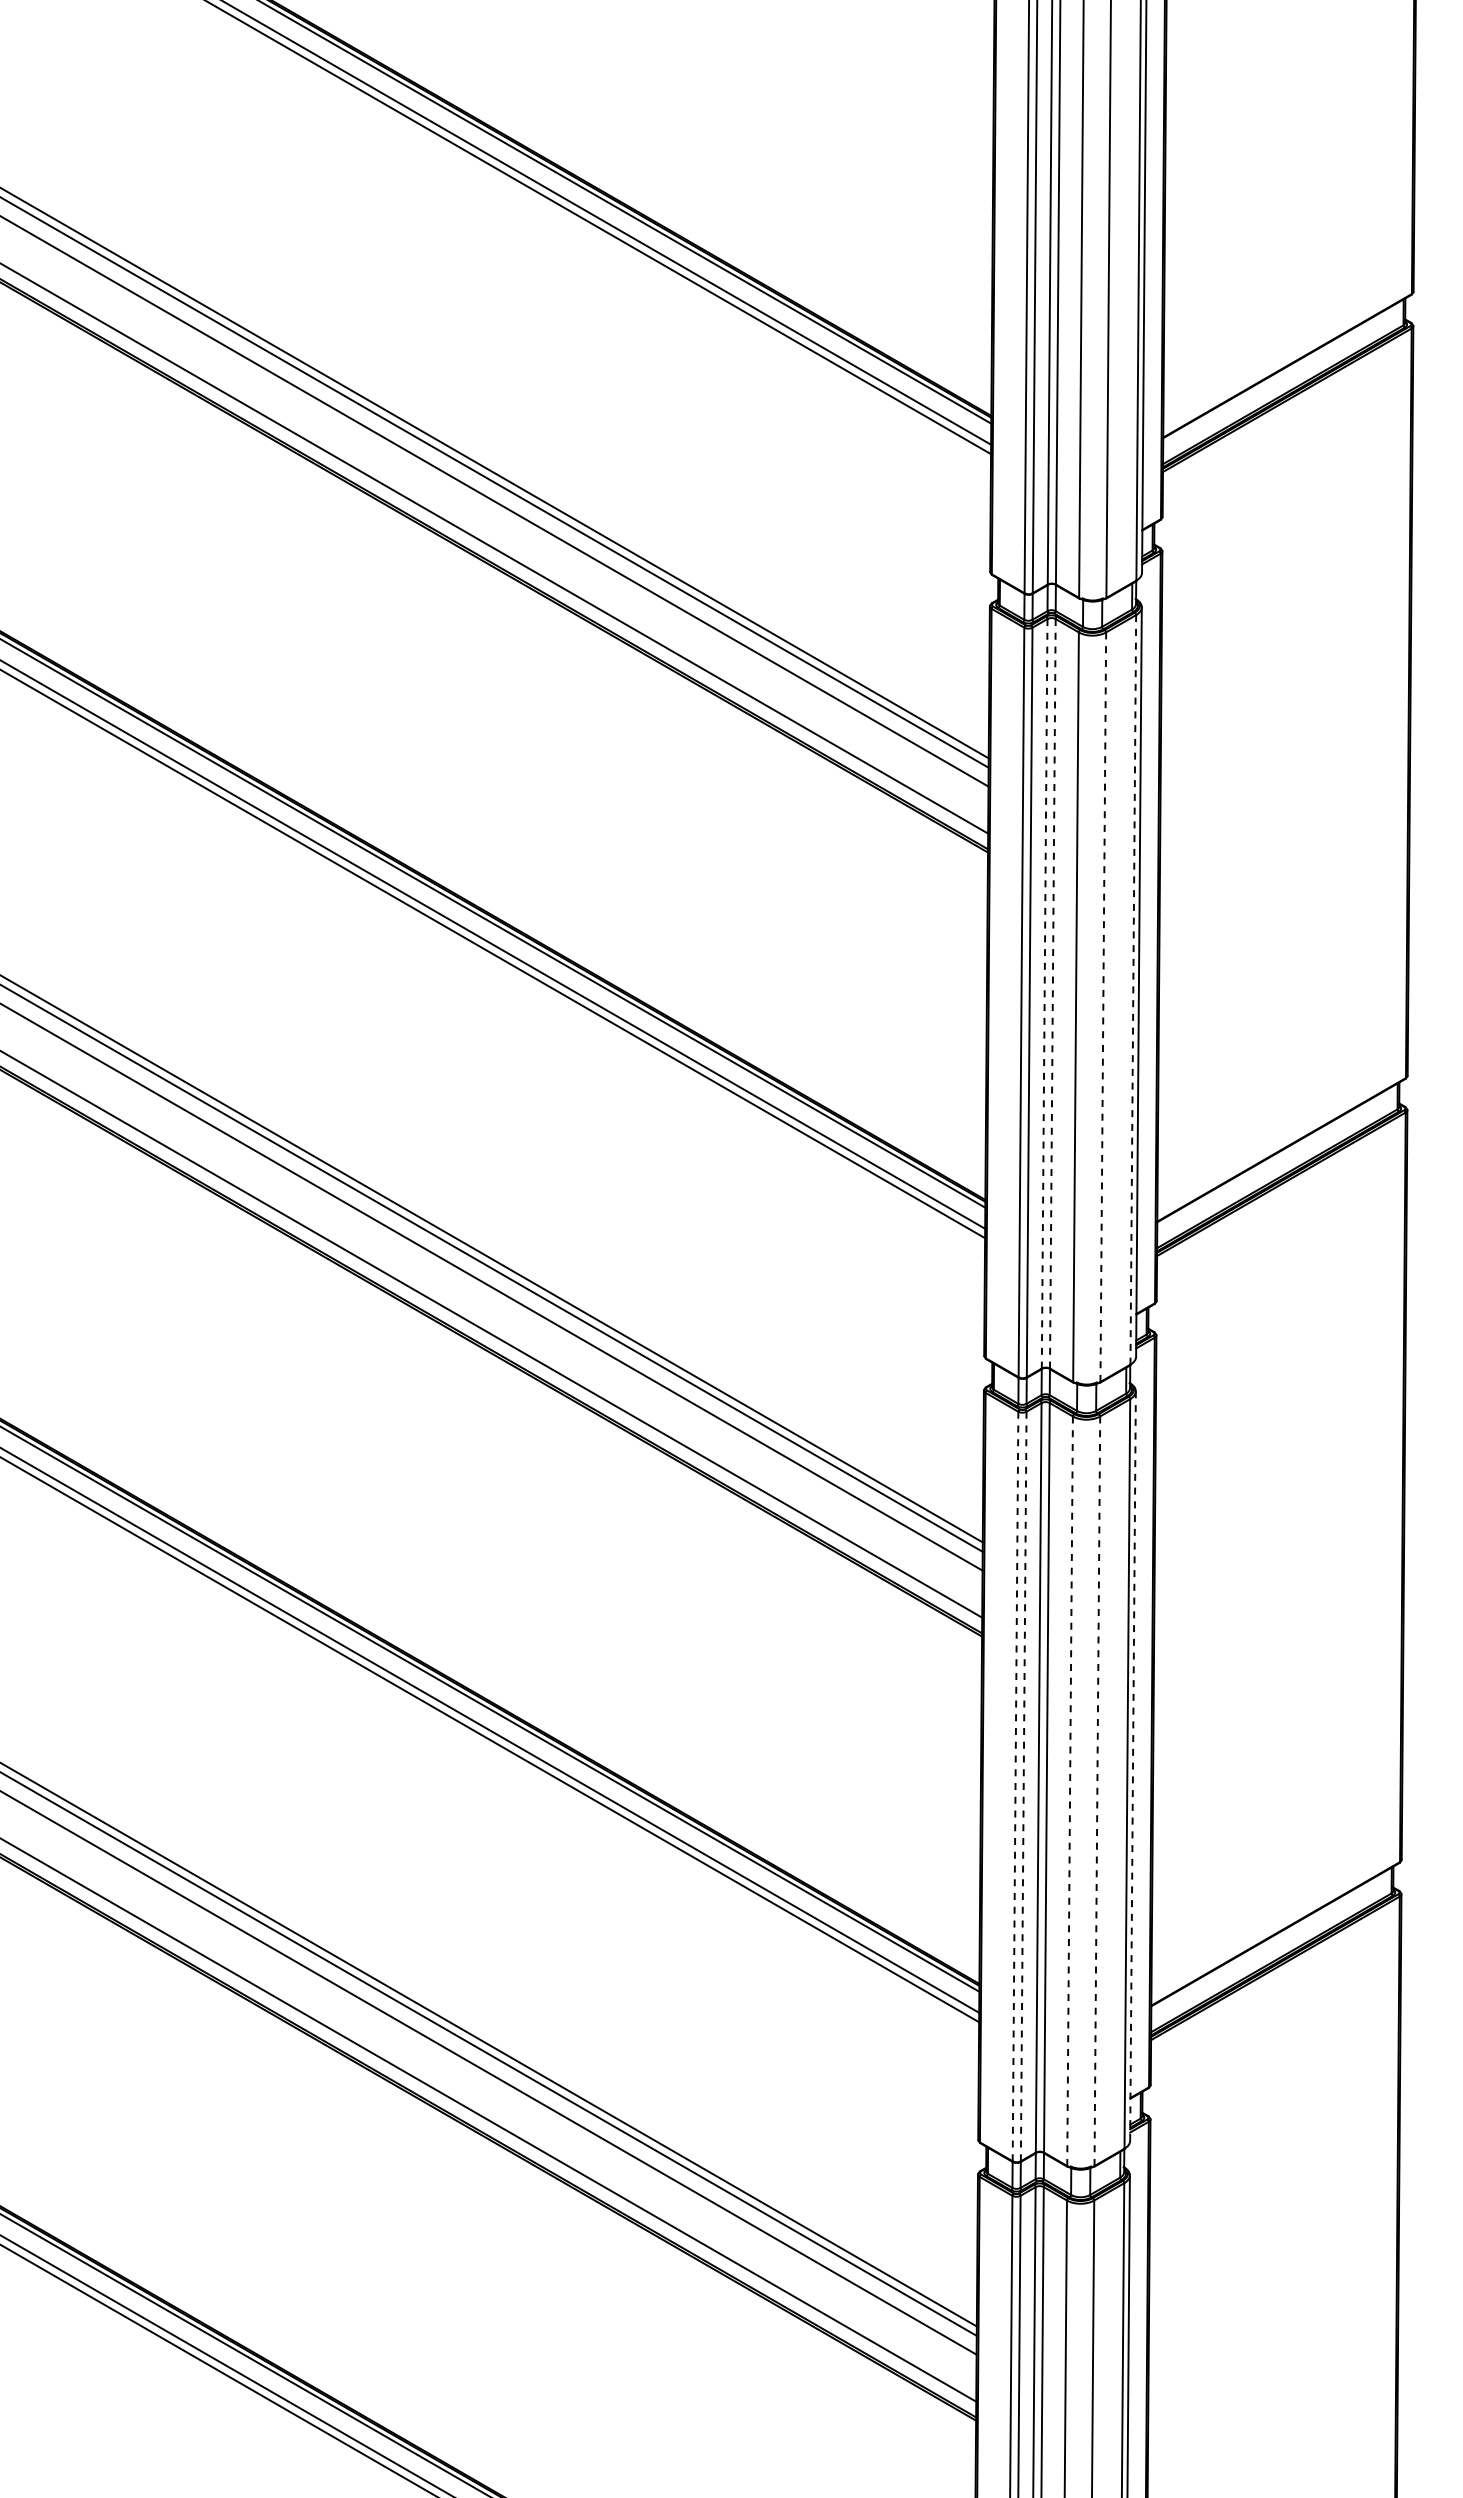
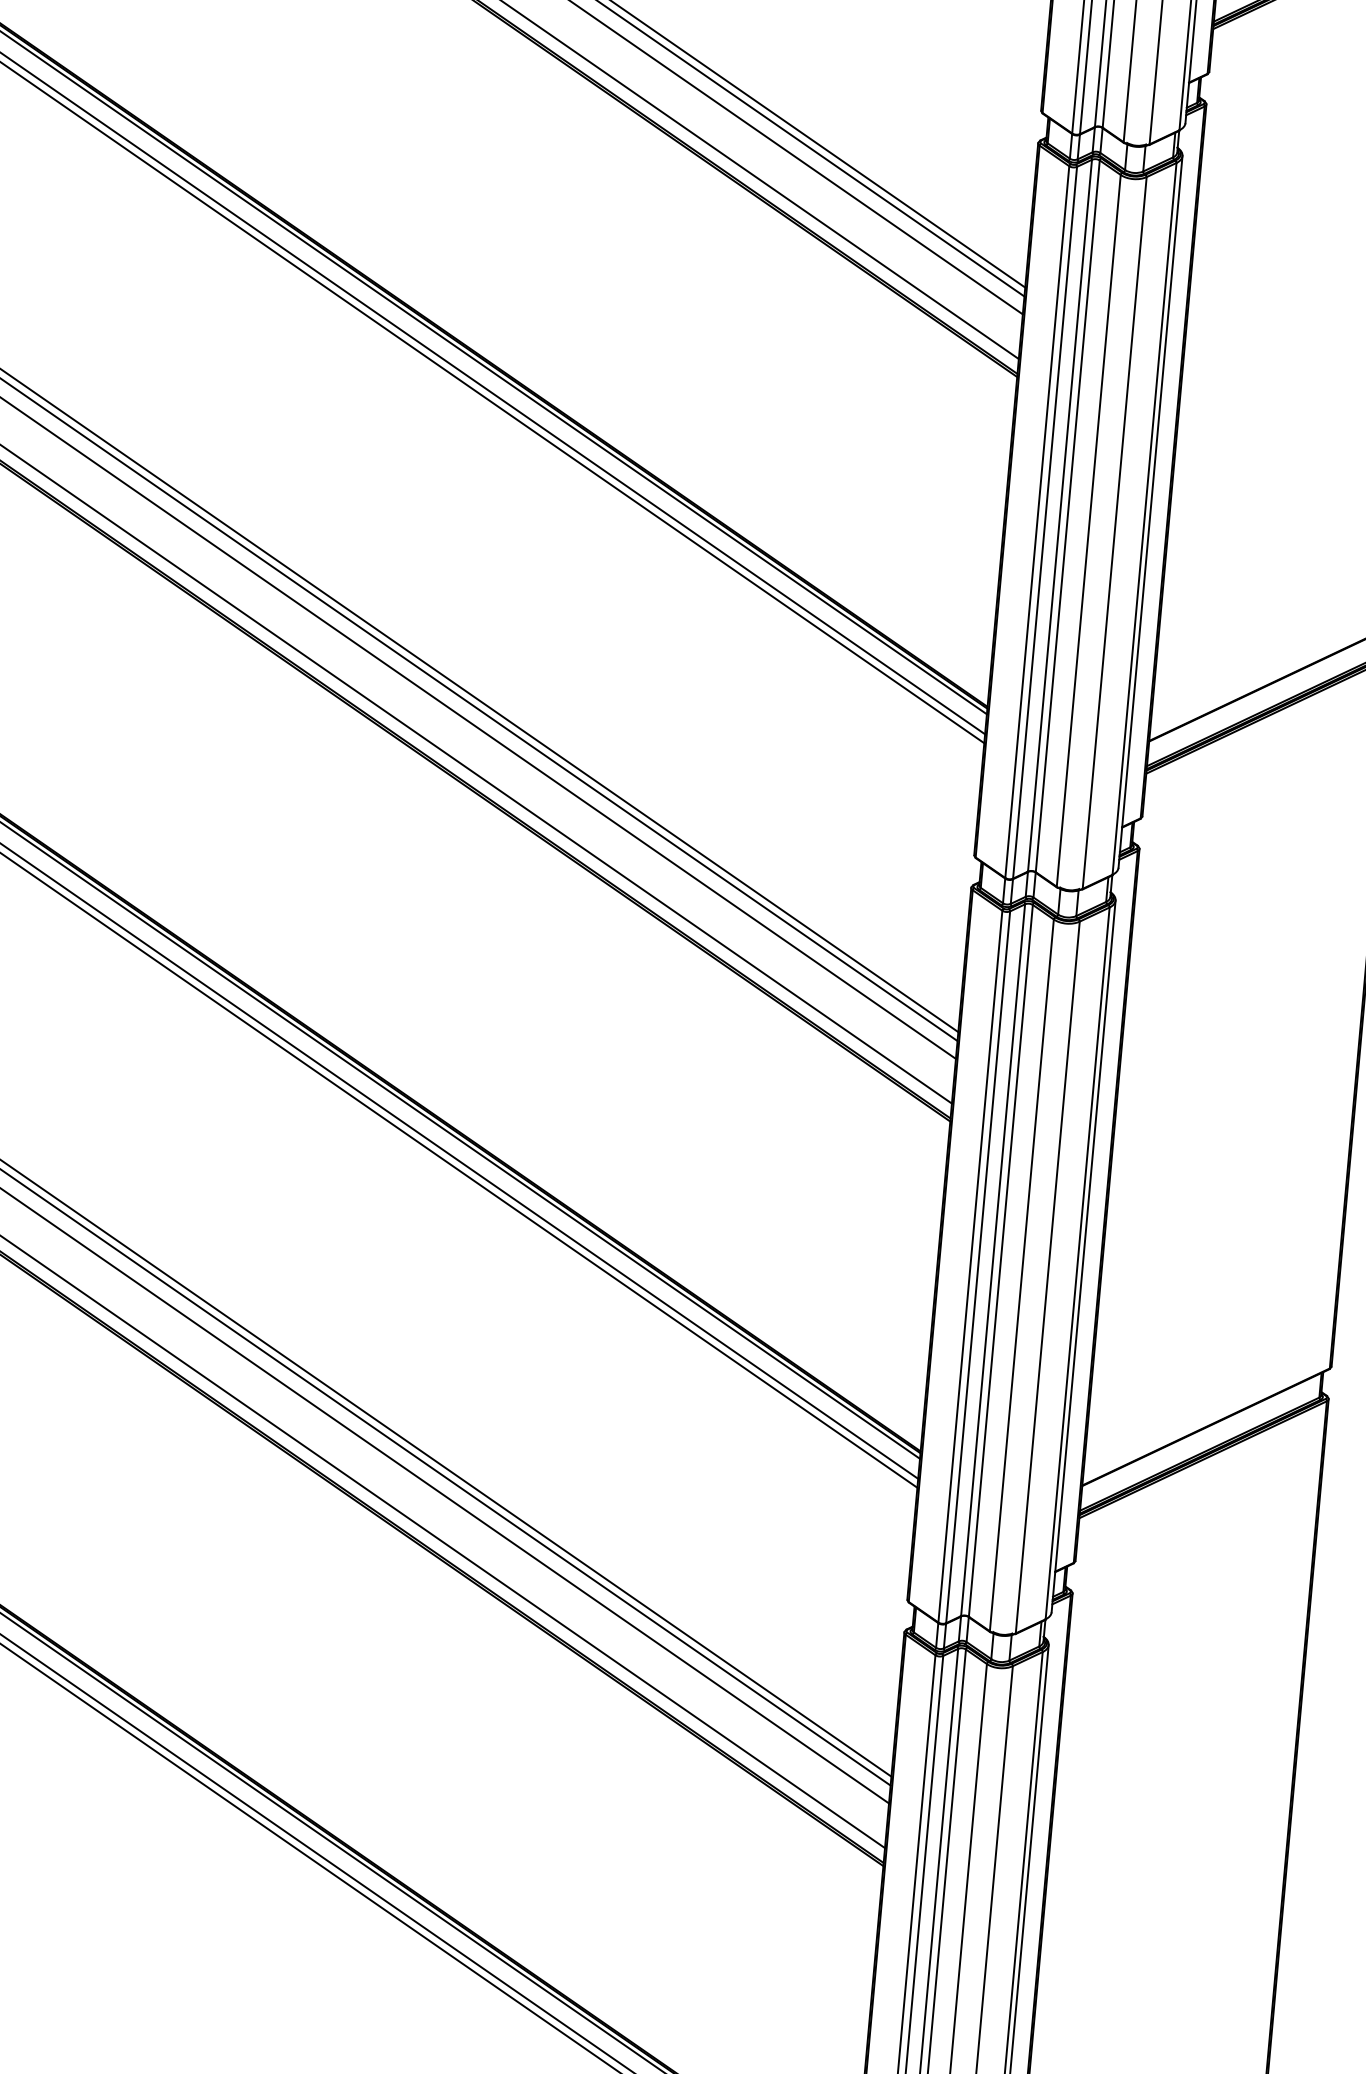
line: (1133, 989) -> (1144, 518), dashed -> solid
line: (1044, 993) -> (1059, 515), dashed -> solid
line: (1052, 993) -> (1067, 516), dashed -> solid
line: (1103, 1007) -> (1114, 533), dashed -> solid
line: (1133, 1766) -> (1084, 1256), dashed -> solid
line: (1015, 1786) -> (970, 1266), dashed -> solid
line: (1023, 1786) -> (977, 1267), dashed -> solid
line: (1070, 1791) -> (1022, 1275), dashed -> solid
line: (1097, 1791) -> (1047, 1277), dashed -> solid

